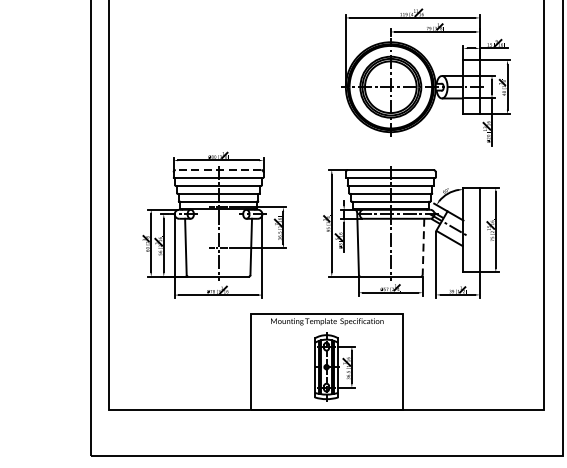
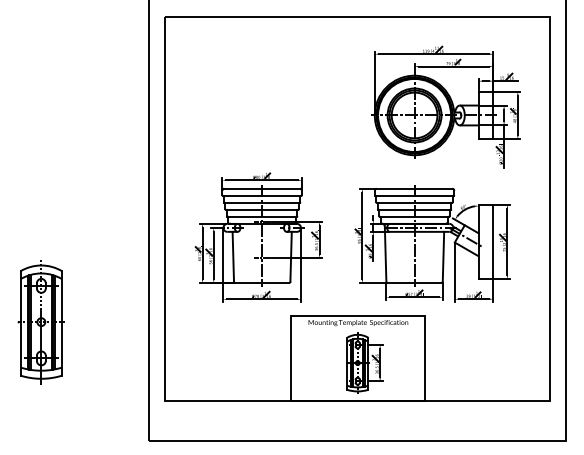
line: (218, 169) -> (262, 188), dashed -> solid
line: (423, 246) -> (443, 256), dashed -> solid

